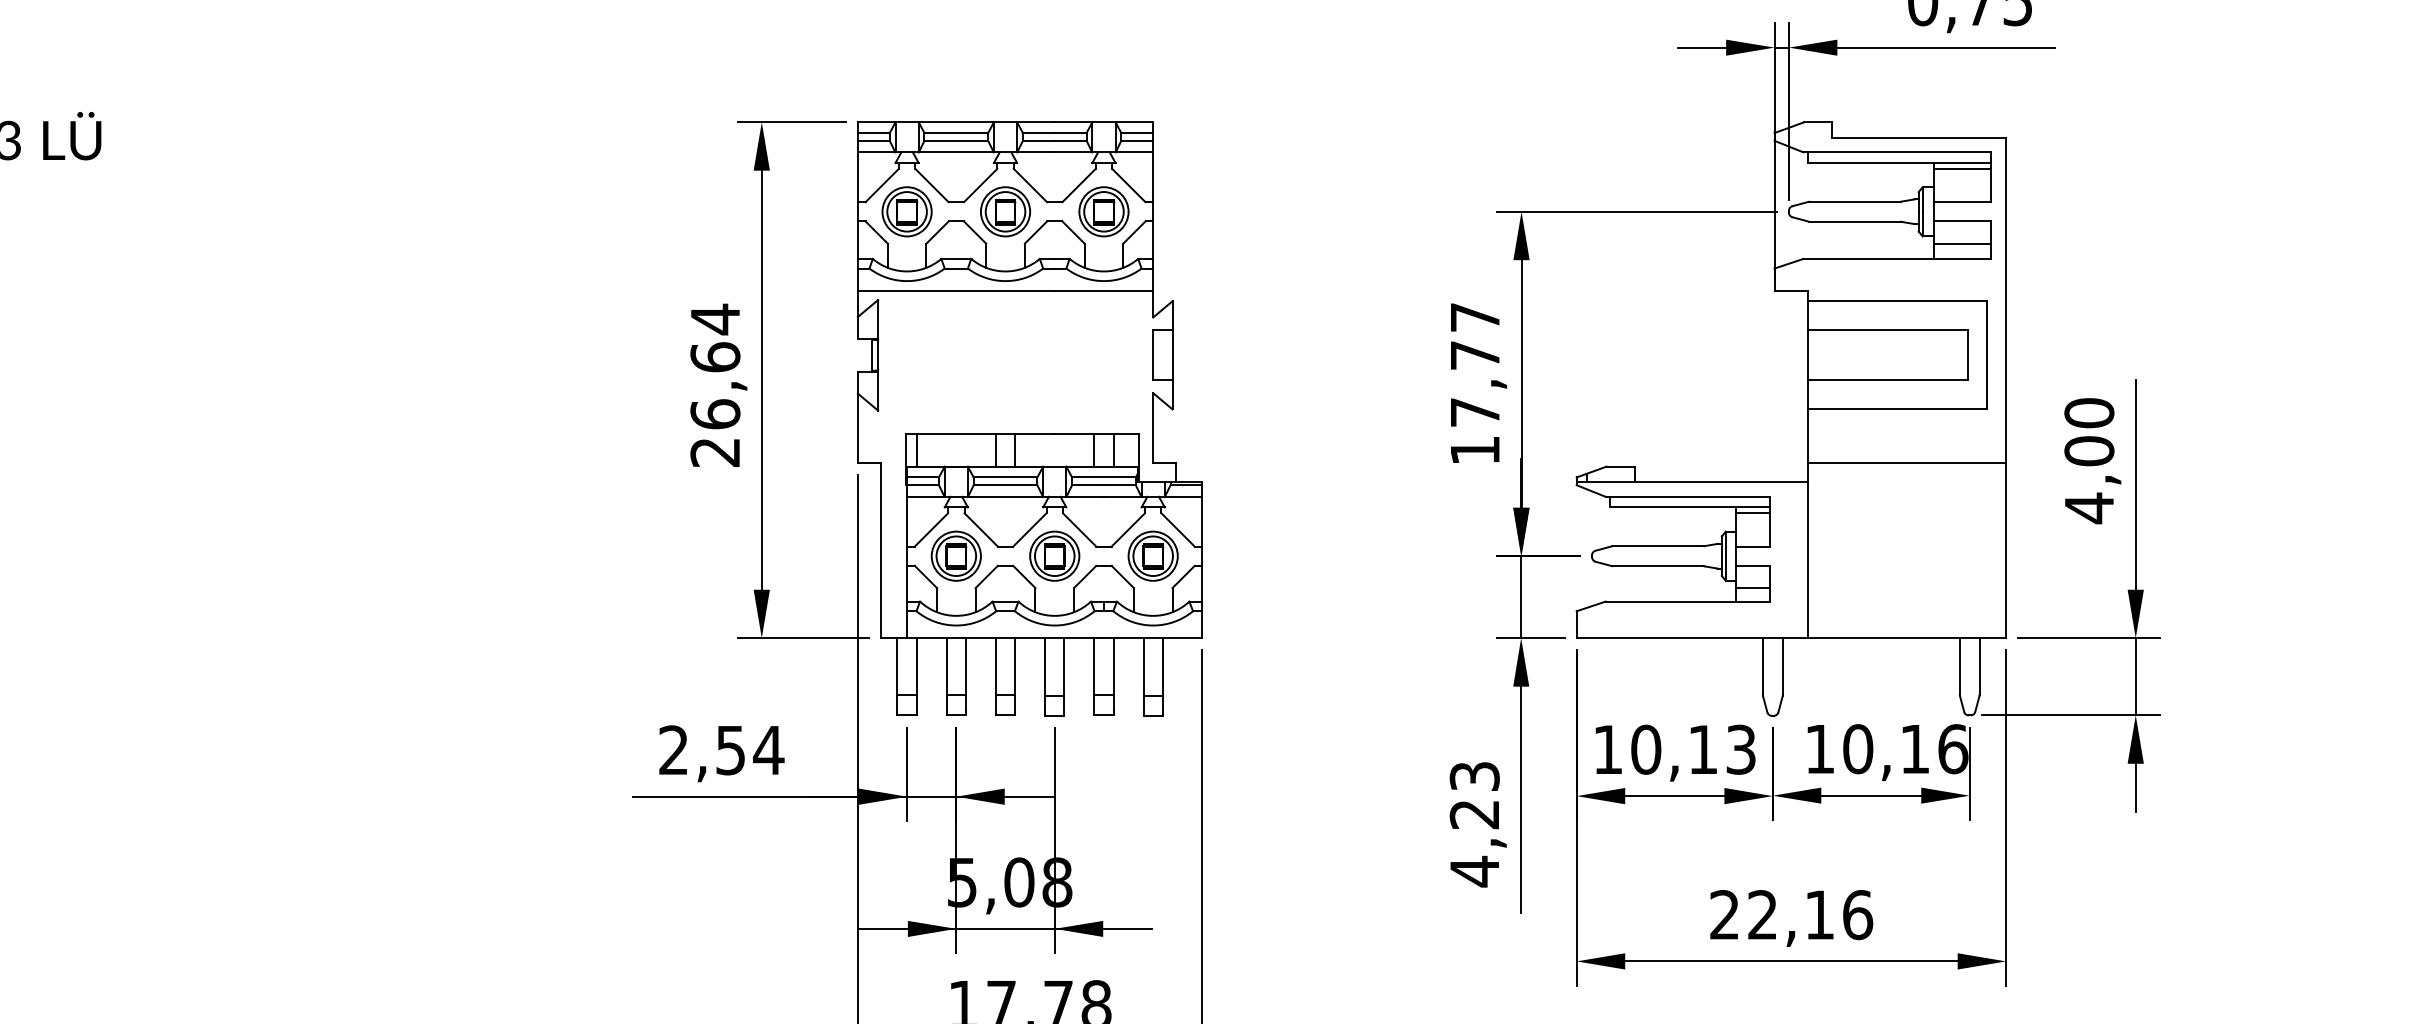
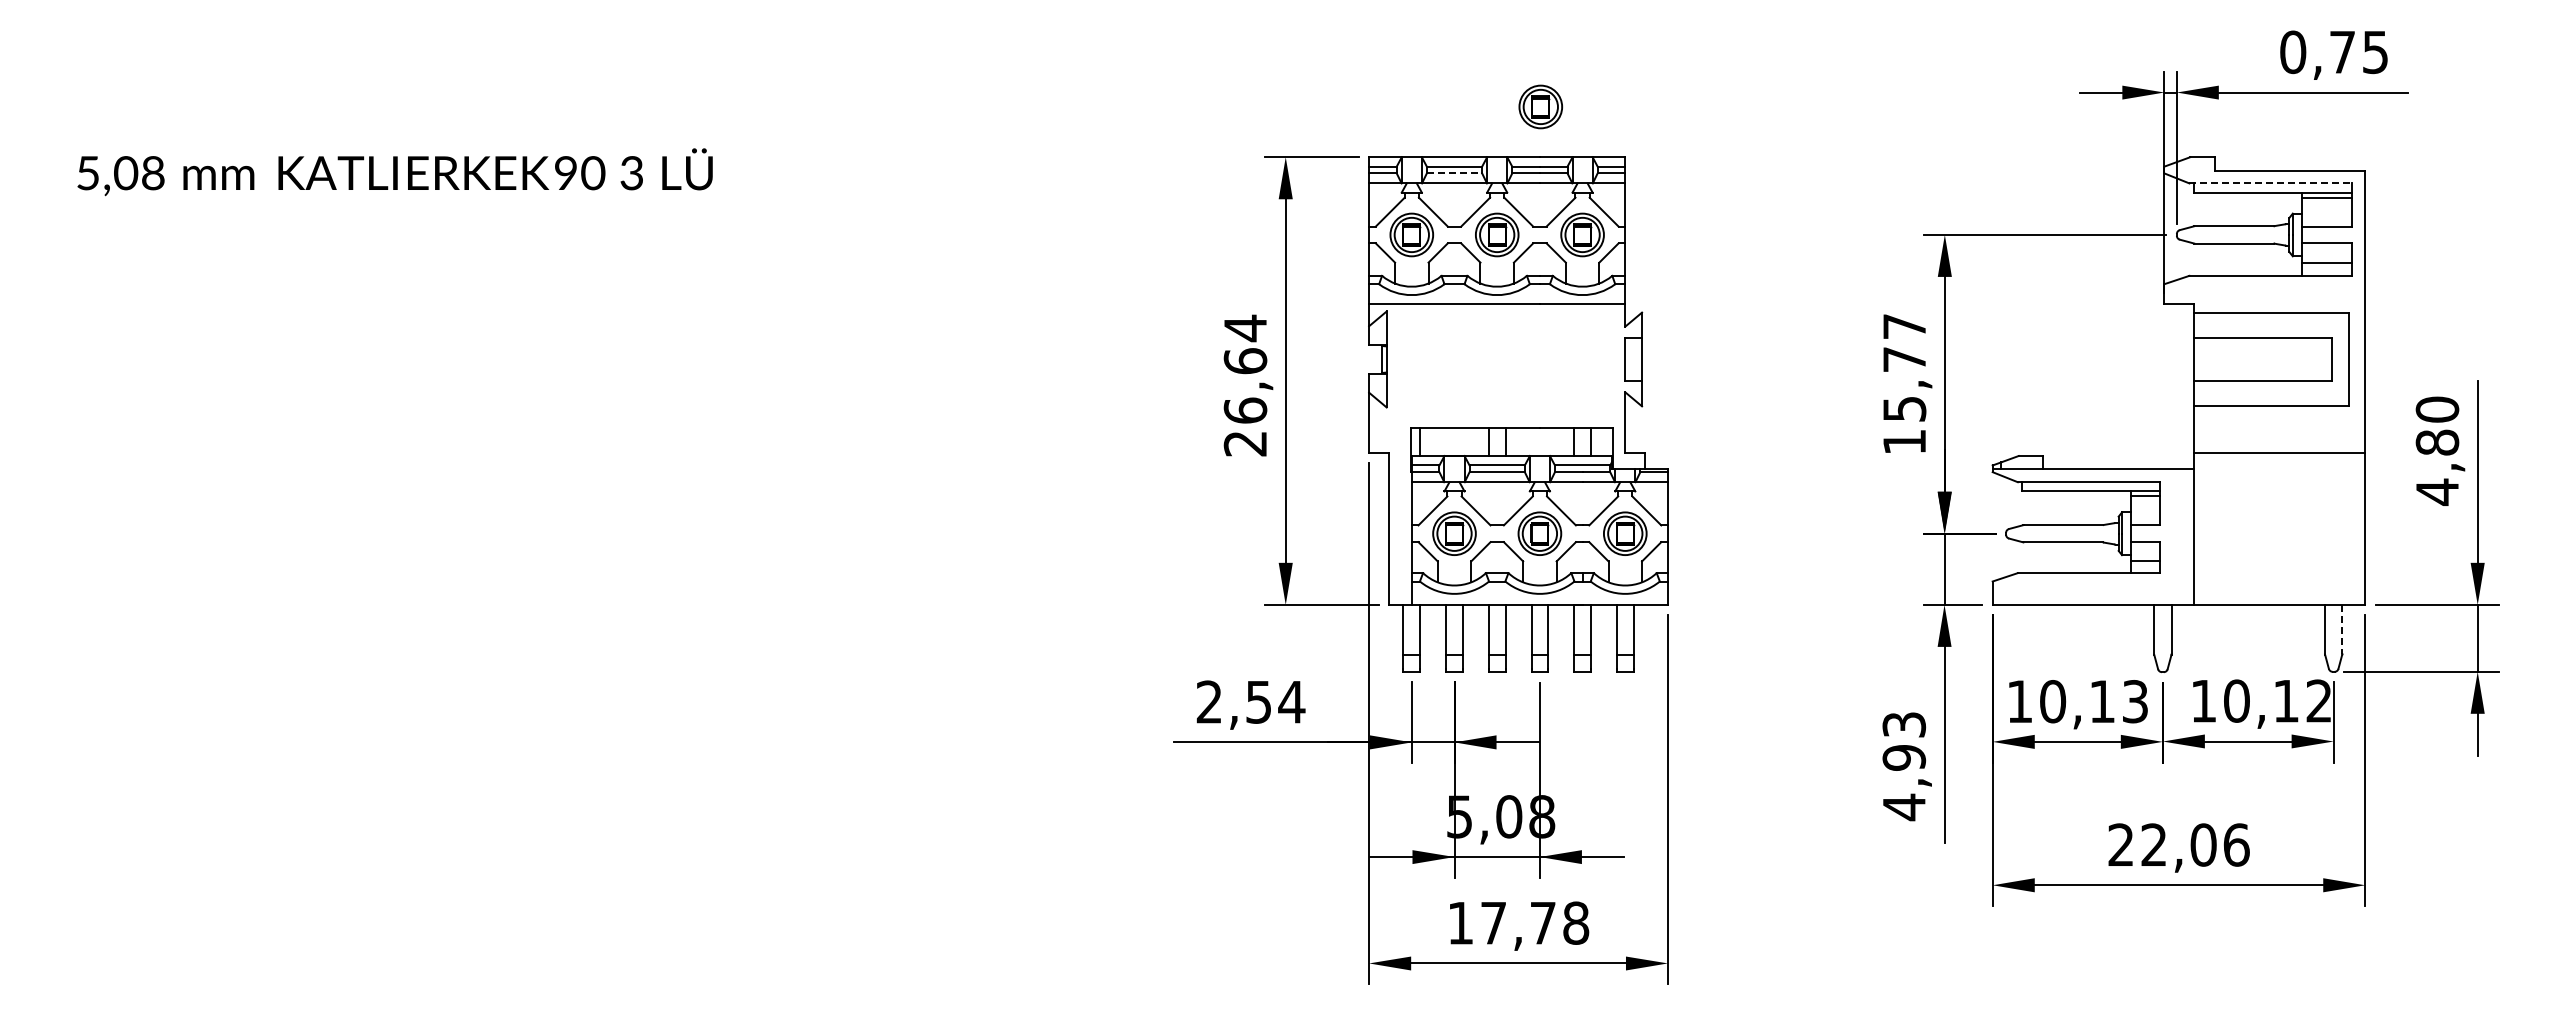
part: (1055, 63) -> (1540, 106), added
line: (956, 140) -> (1454, 173), solid -> dashed
line: (1898, 152) -> (2271, 183), solid -> dashed
text: (1475, 412) -> (1904, 409), 17,77 -> 15,77
text: (2089, 451) -> (2437, 442), 4,00 -> 4,80
line: (1979, 666) -> (2342, 629), solid -> dashed
text: (1953, 748) -> (2319, 700), 10,16 -> 10,12
text: (1475, 814) -> (1904, 757), 4,23 -> 4,93
text: (1819, 914) -> (2203, 844), 22,16 -> 22,06

